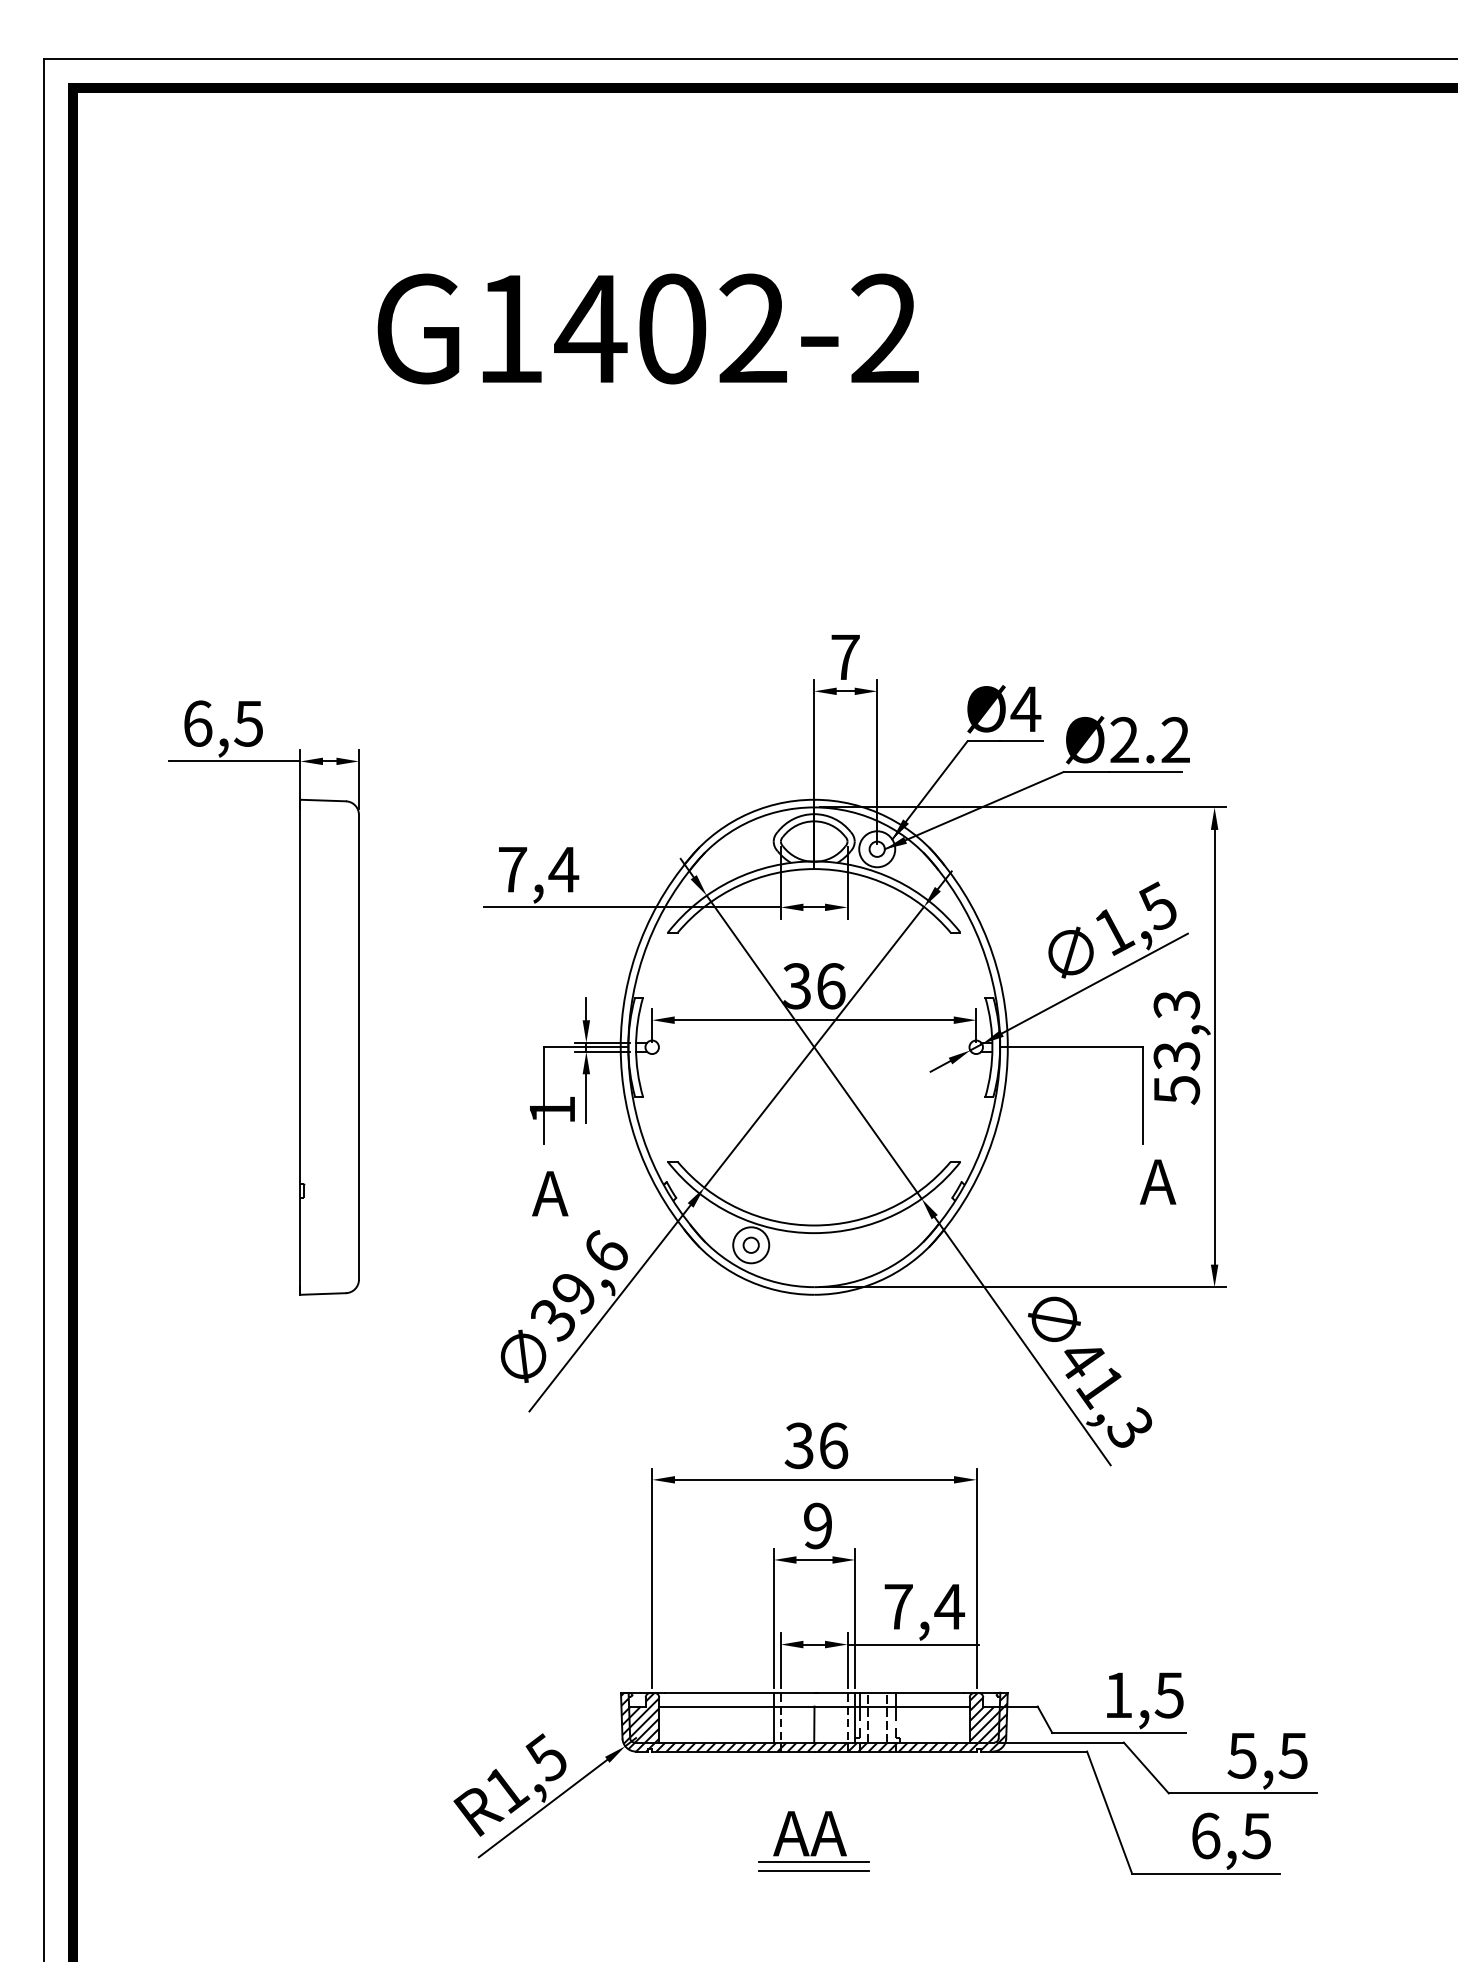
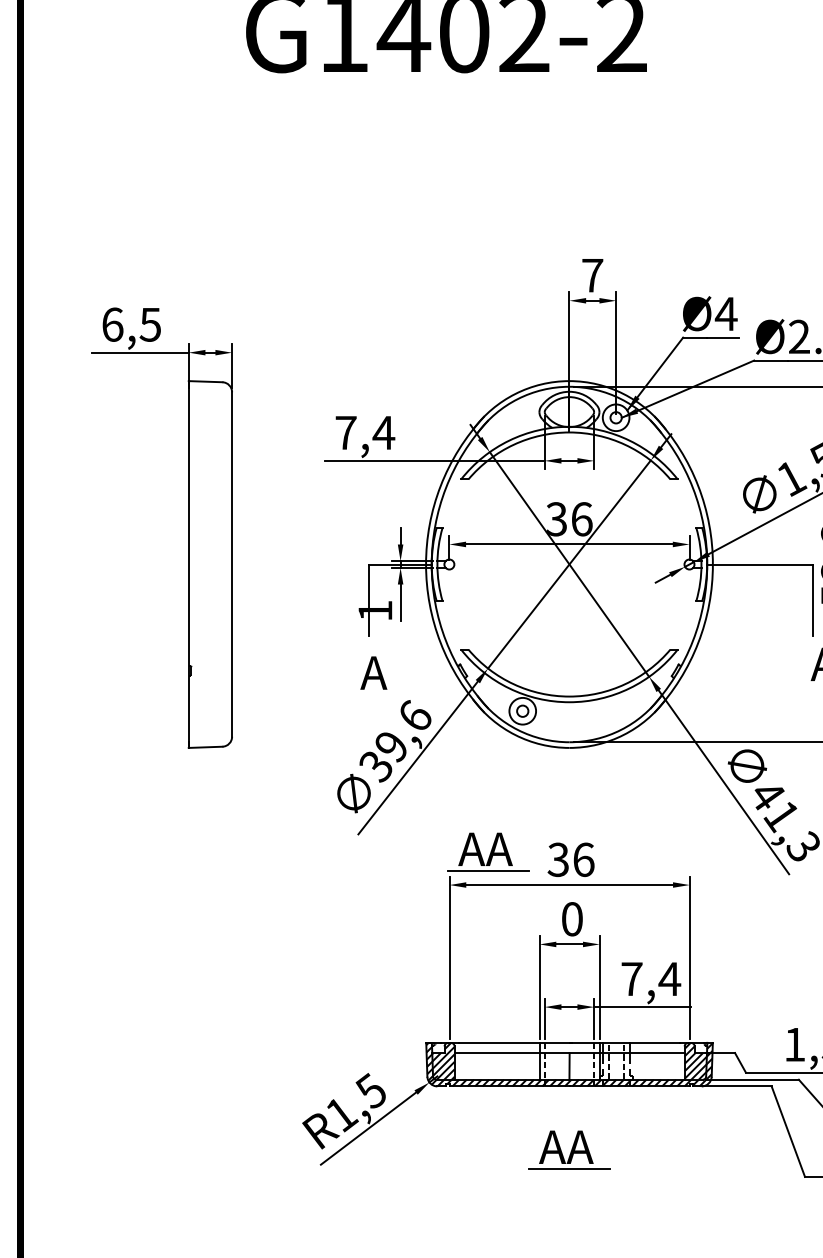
part: (704, 1434) -> (488, 851), added
text: (818, 1525) -> (572, 918), 9 -> 0
line: (814, 1871) -> (569, 1175), removed

